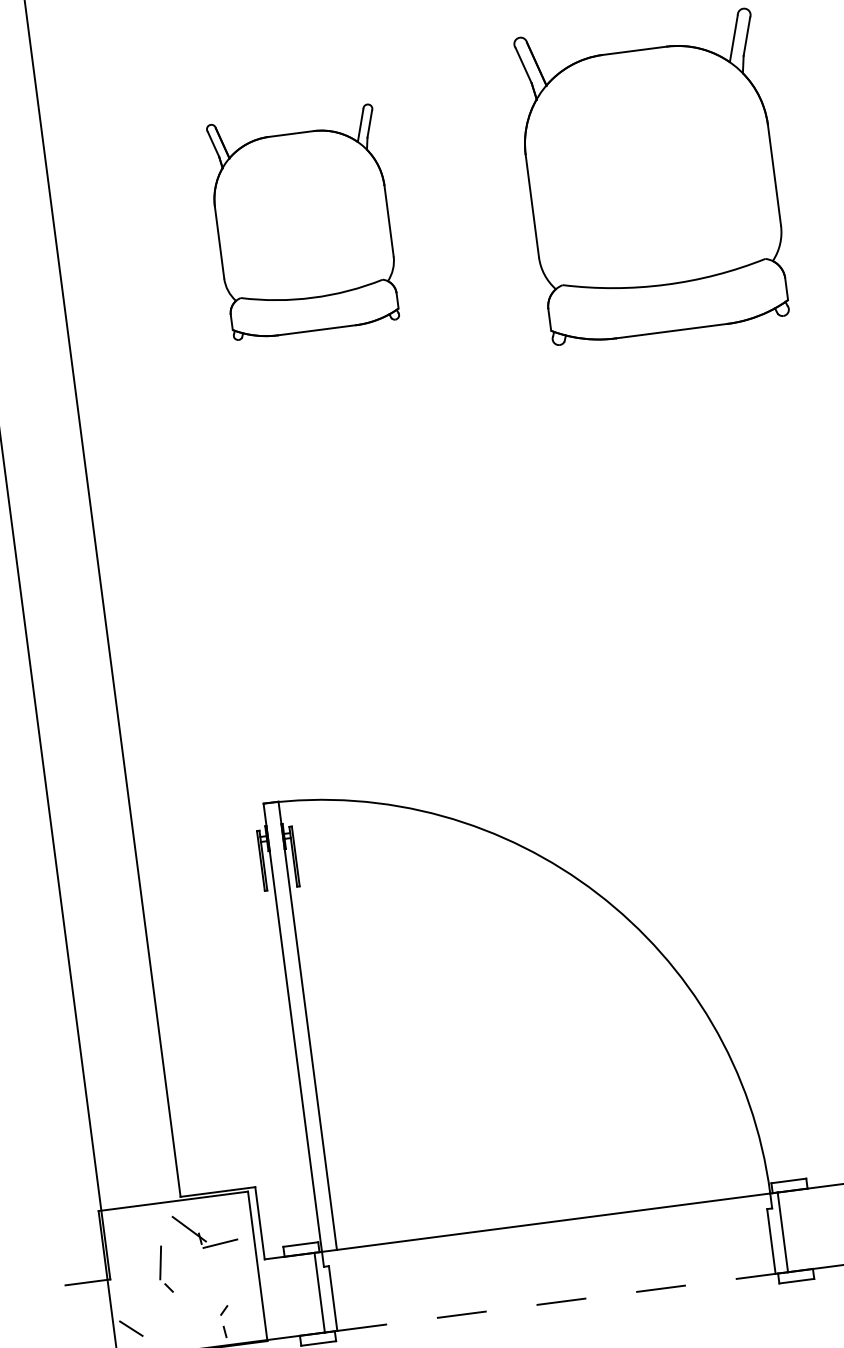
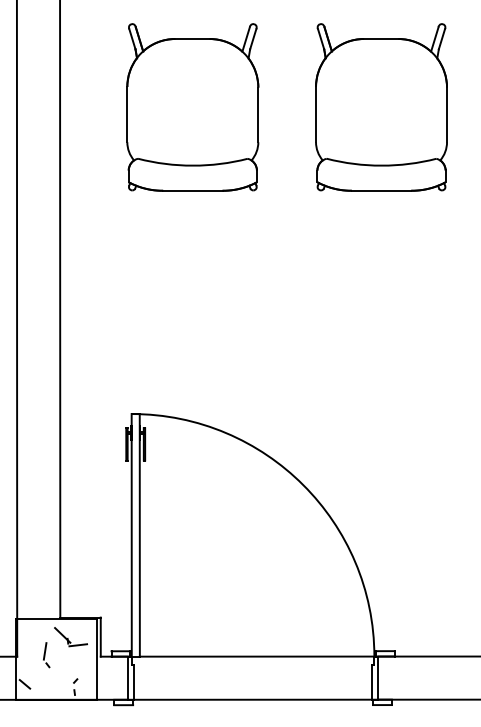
part: (302, 222) -> (192, 107), size x1.43
line: (557, 1301) -> (253, 699), dashed -> solid

